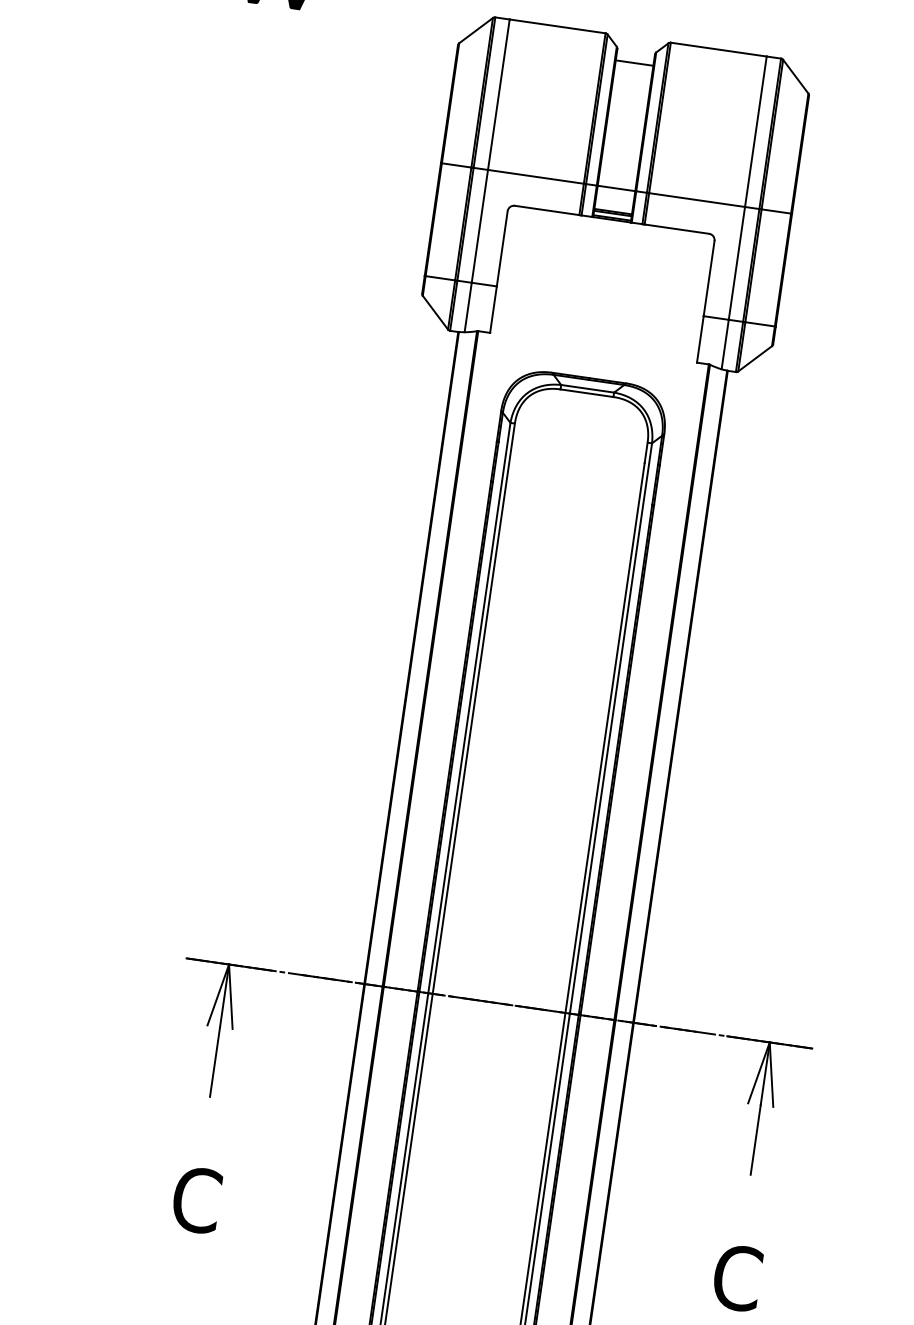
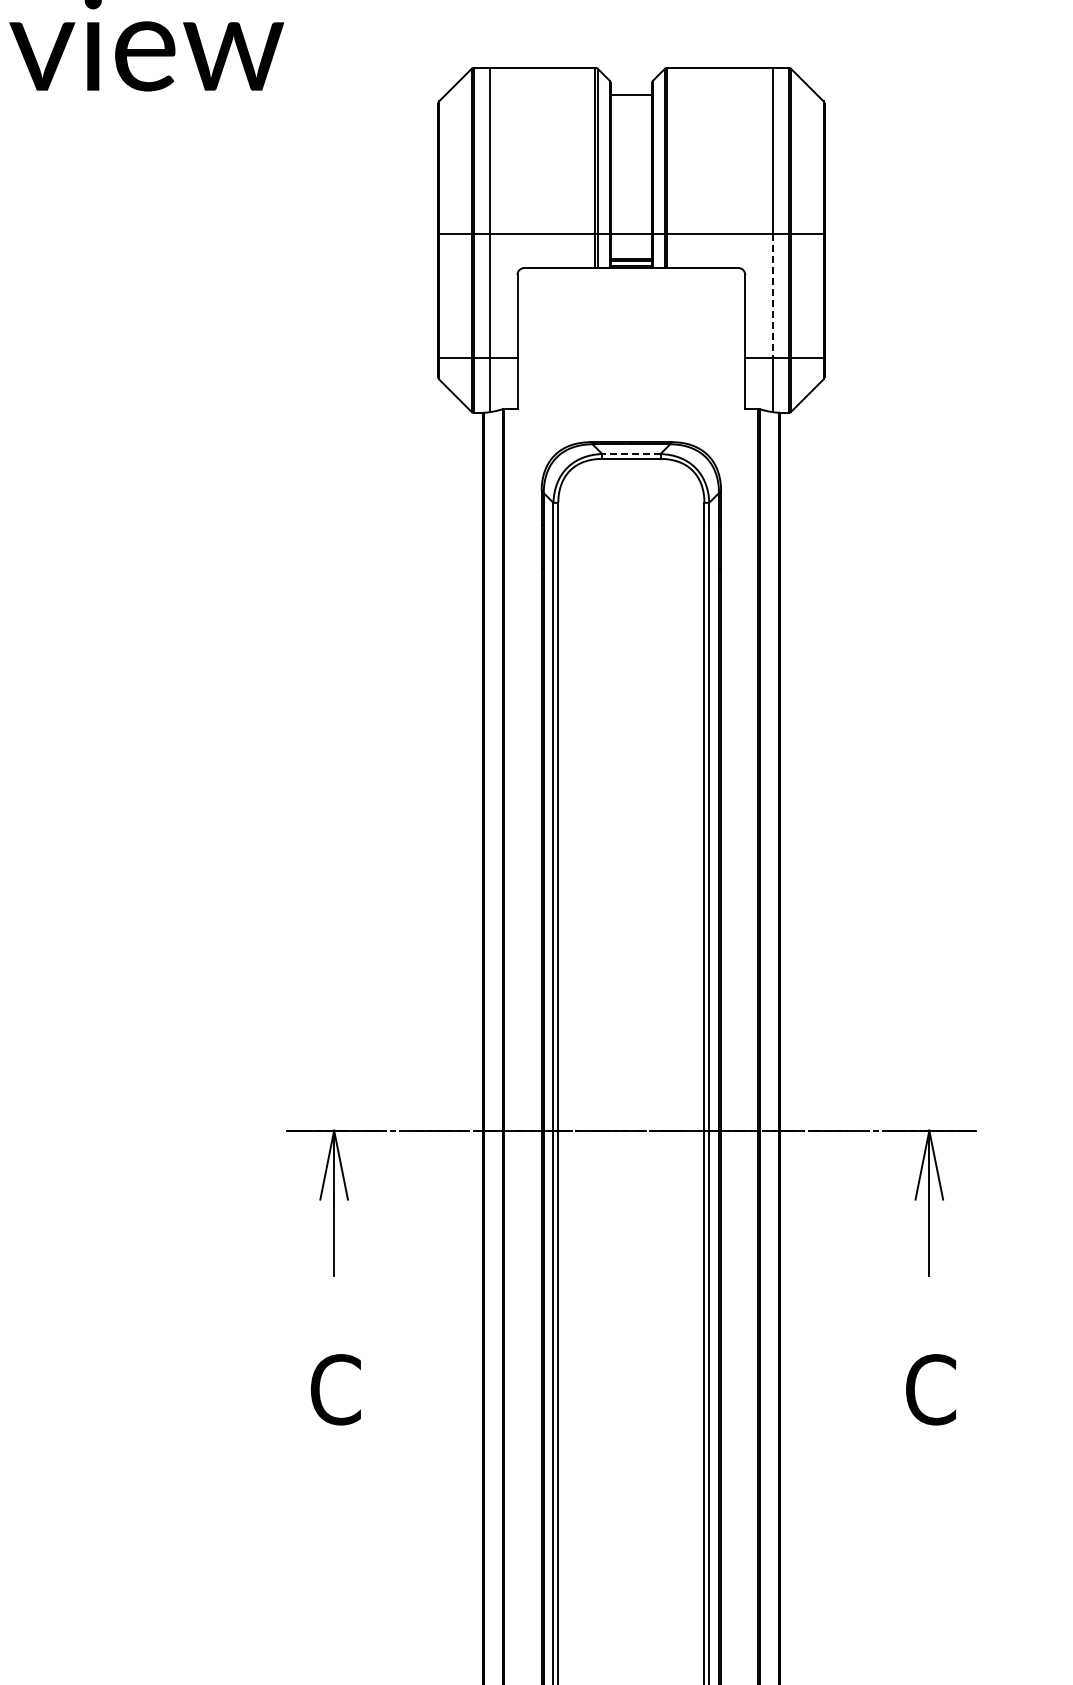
line: (736, 264) -> (772, 296), solid -> dashed
line: (586, 389) -> (630, 454), solid -> dashed

